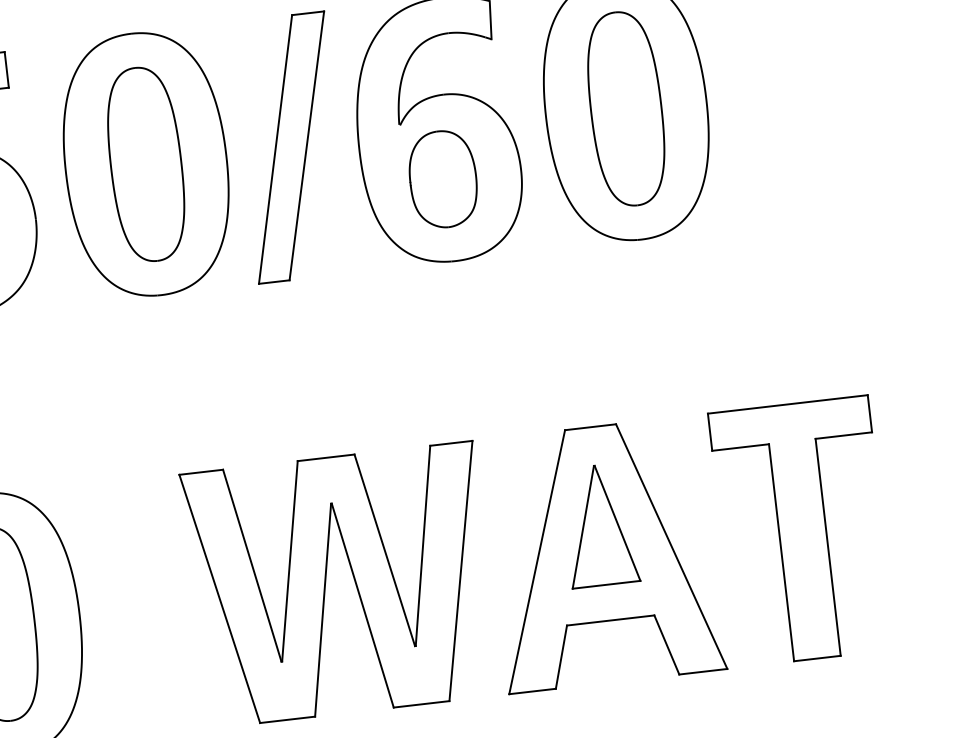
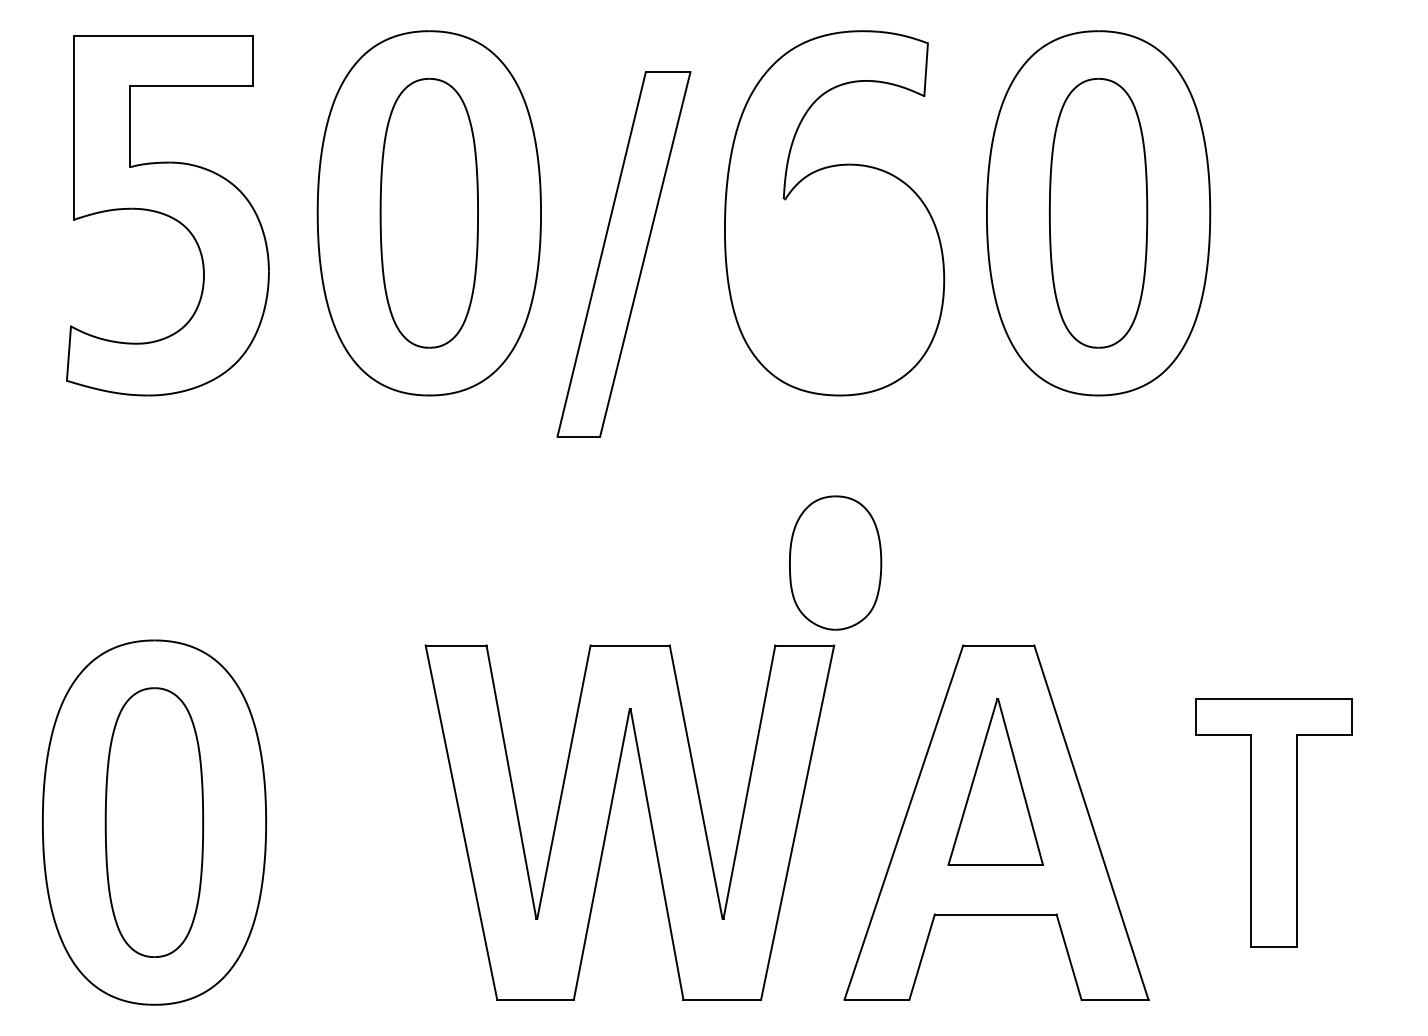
part: (291, 147) -> (623, 254), moved
part: (443, 178) -> (835, 562), moved
part: (802, 531) -> (1273, 822), size x0.7

